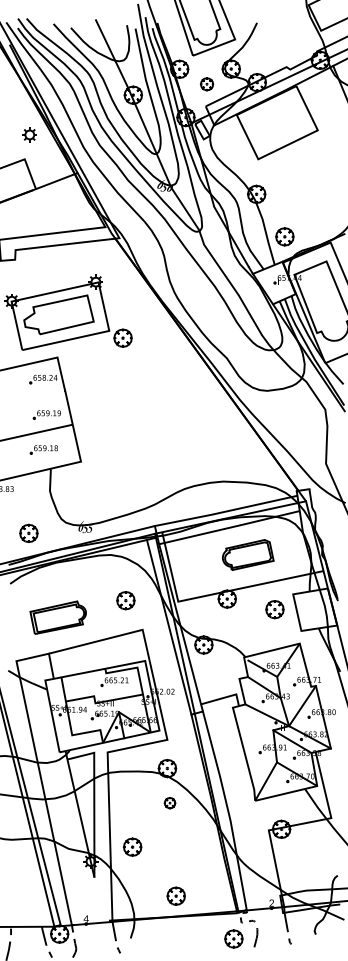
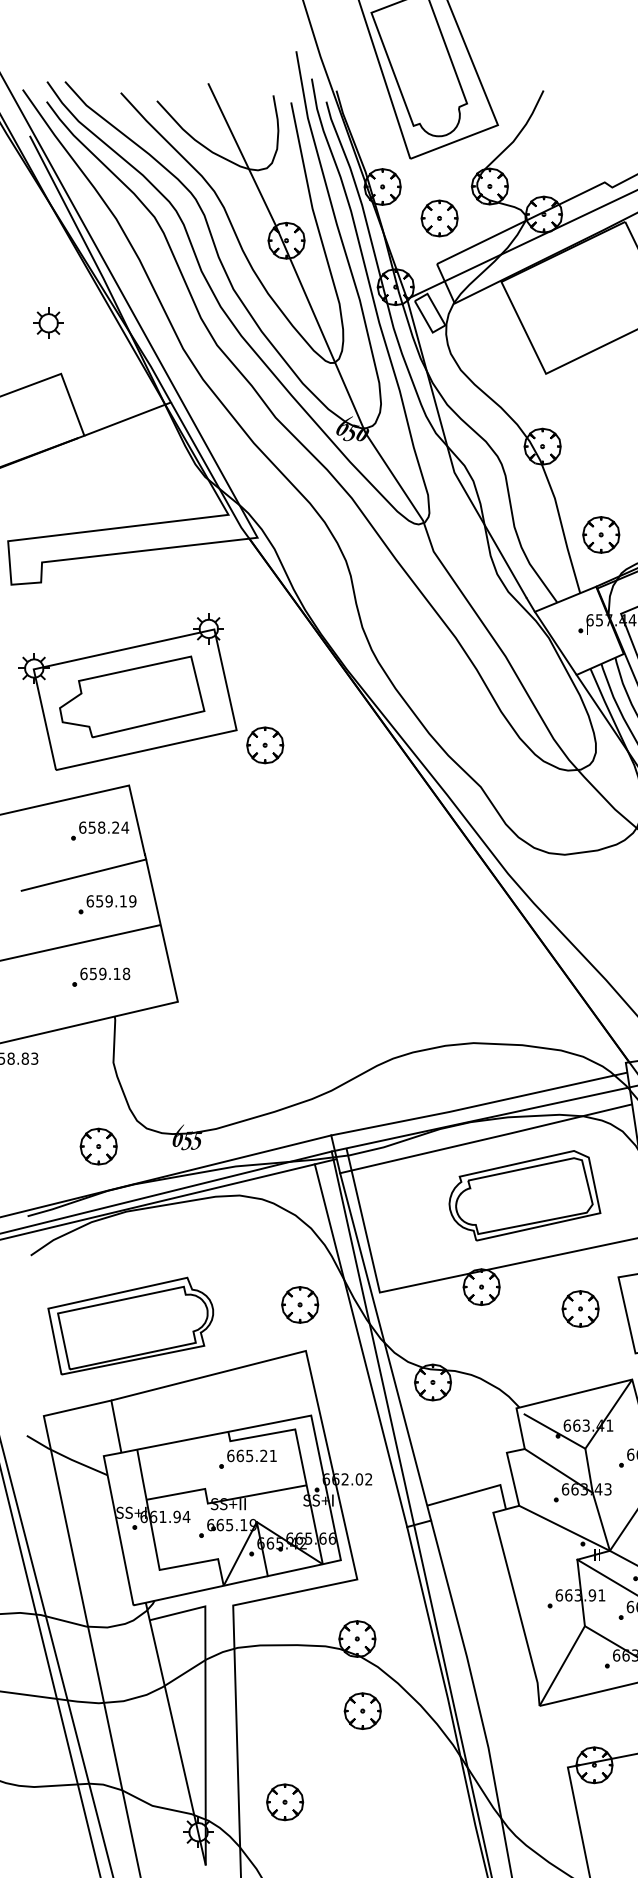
part: (206, 83) -> (438, 216), size x1.43
part: (29, 134) -> (48, 322), moved
line: (35, 400) -> (83, 874), added
part: (28, 532) -> (97, 1144), moved
part: (248, 554) -> (525, 1194), size x1.43
part: (125, 600) -> (299, 1304), moved
part: (57, 617) -> (129, 1325), size x1.43
part: (169, 802) -> (361, 1709), size x1.67

